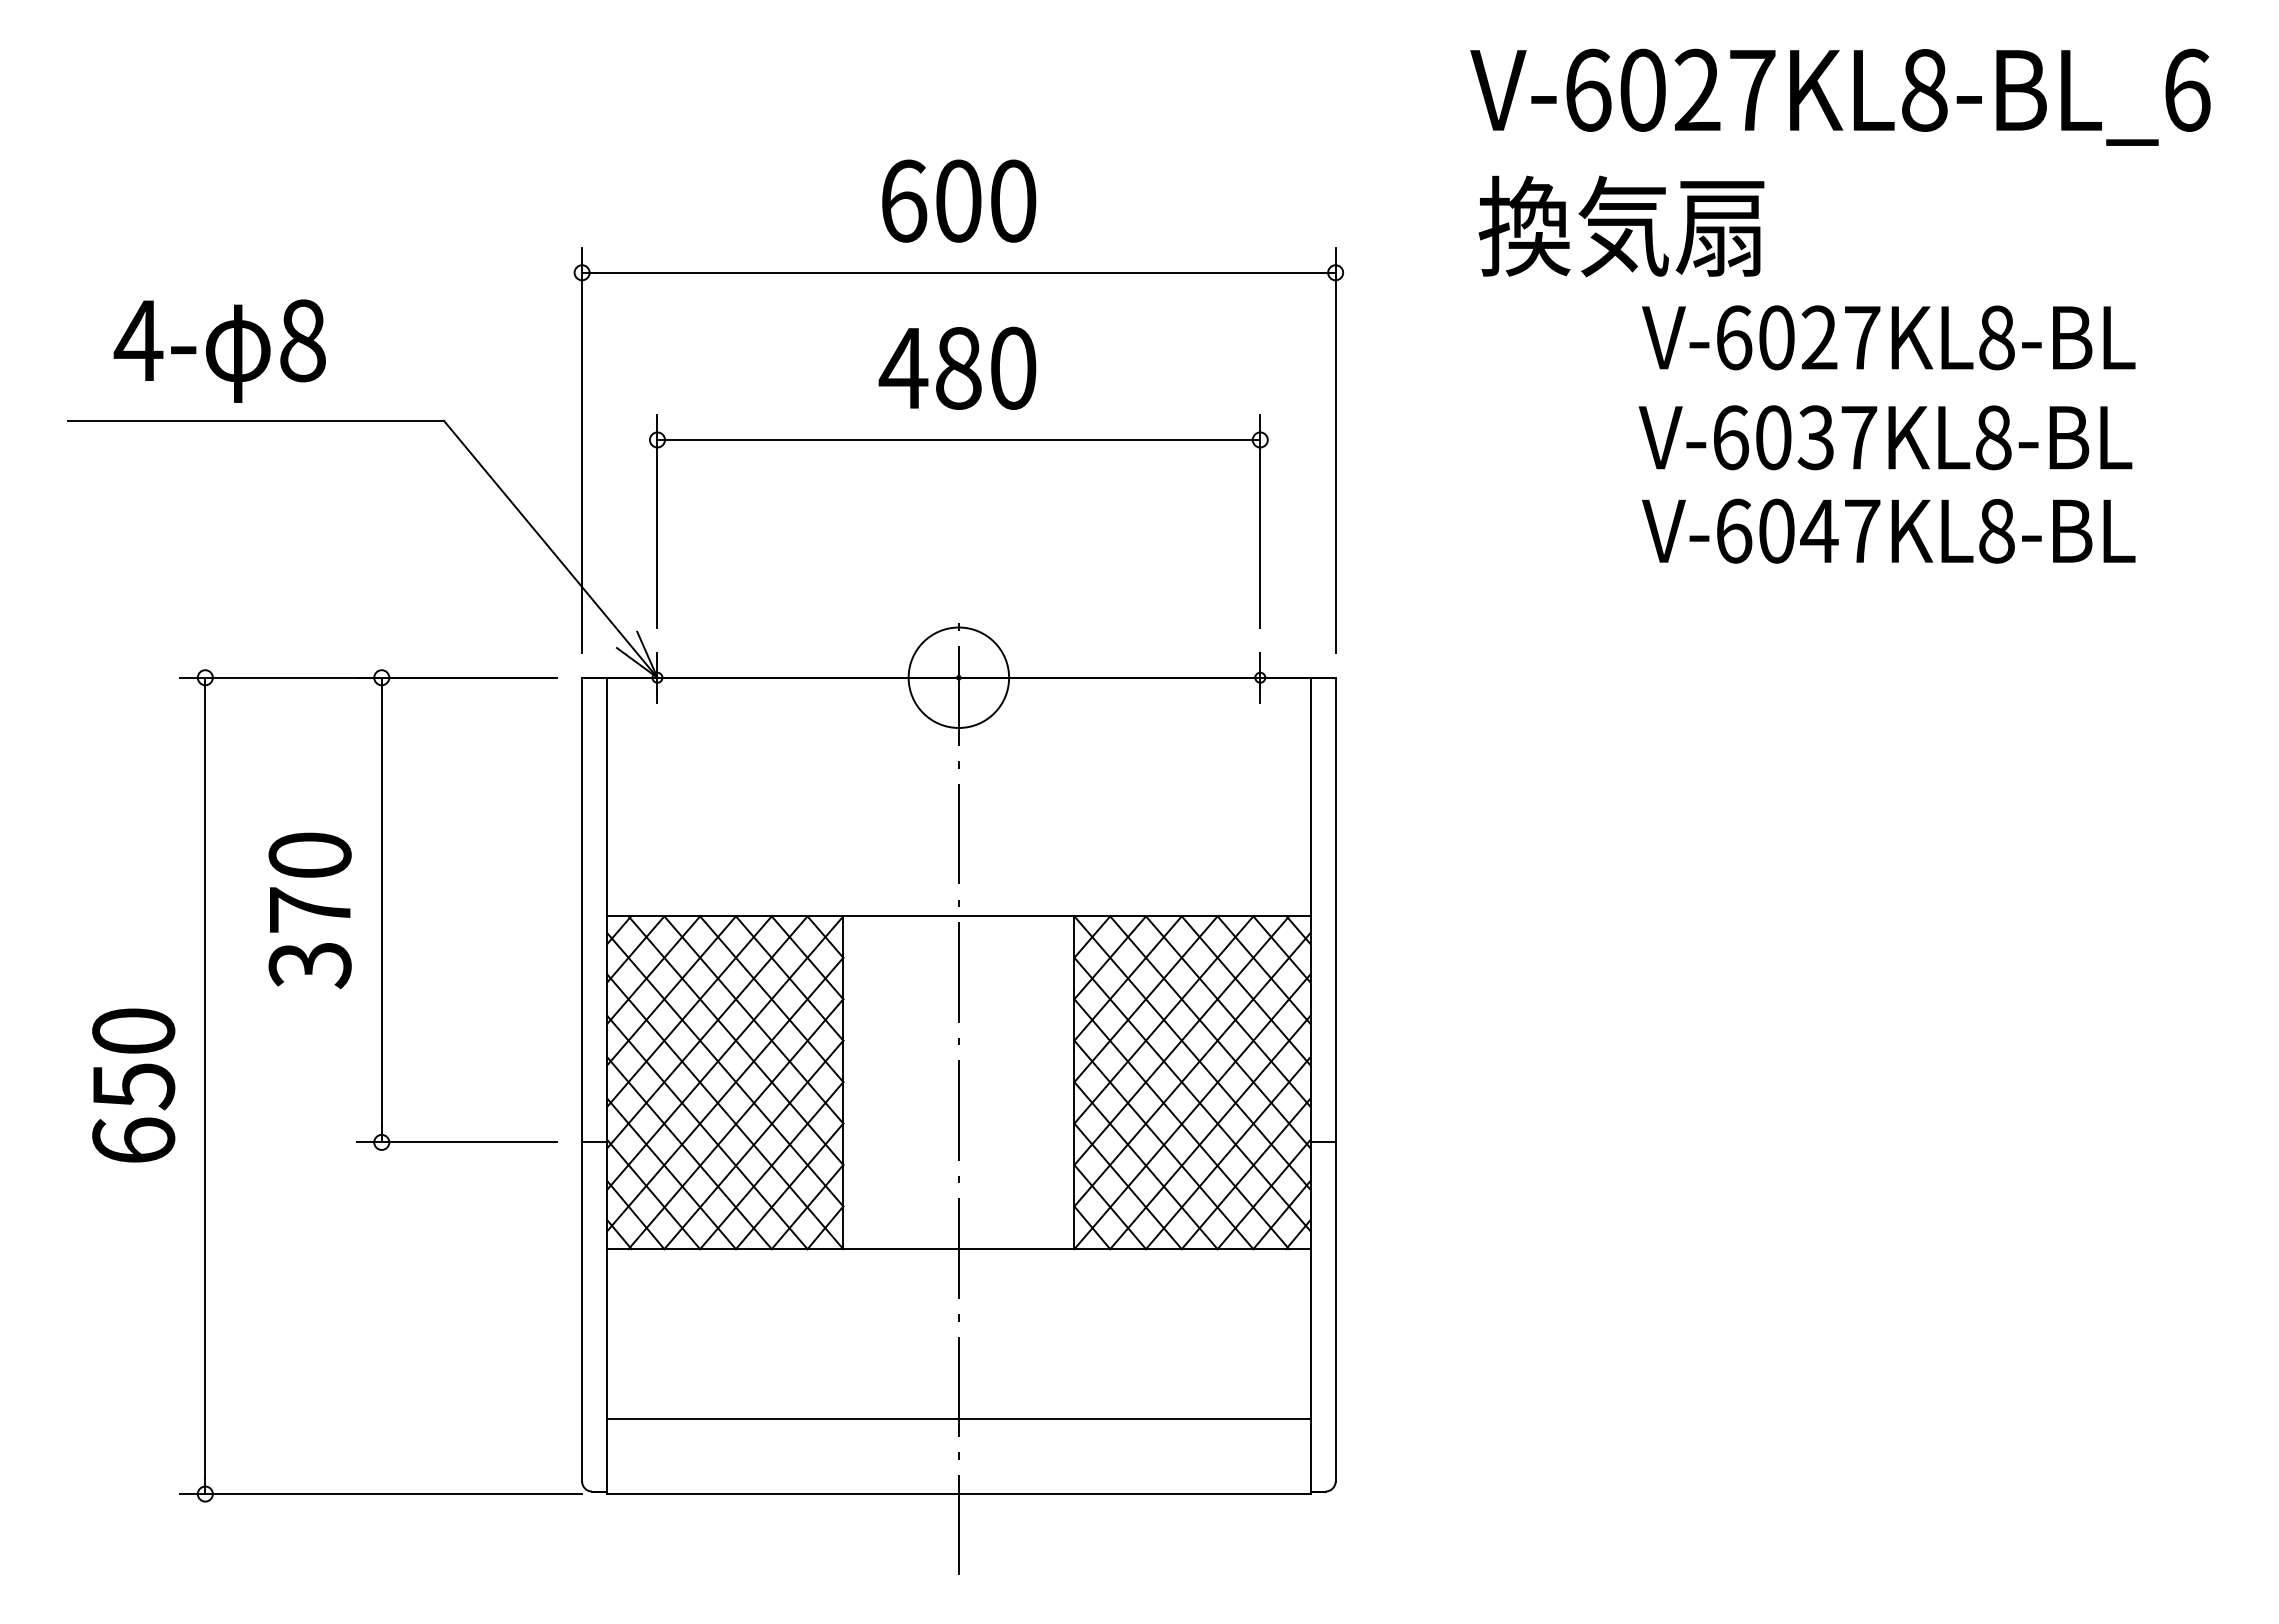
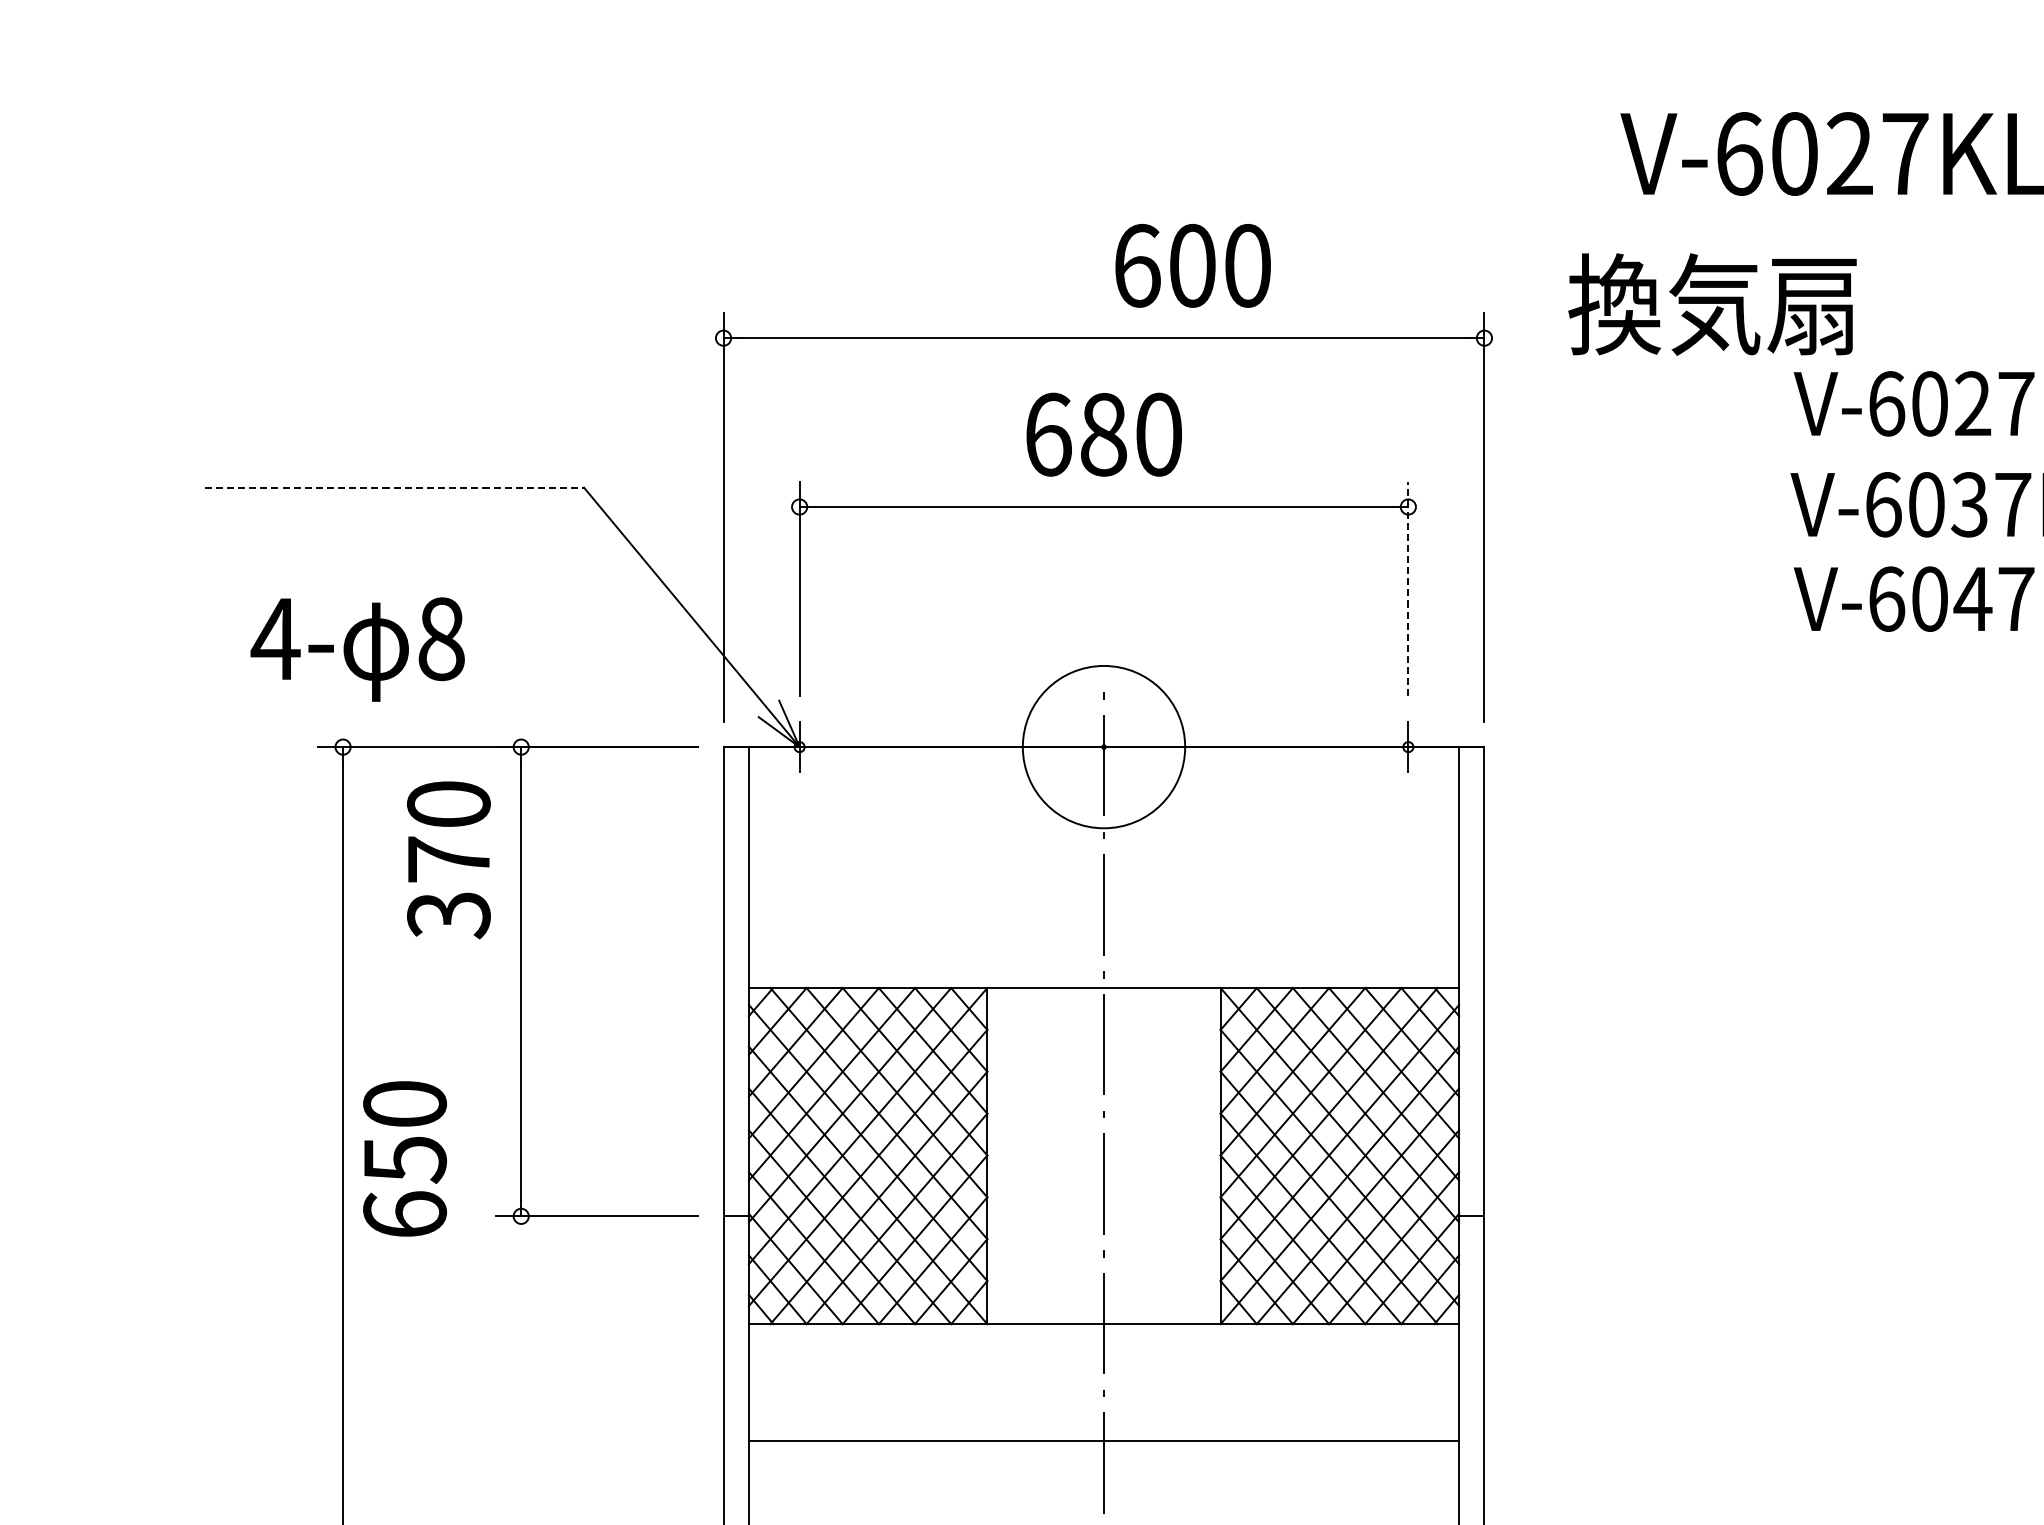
text: (959, 200) -> (1193, 265), moved
text: (1621, 226) -> (1712, 304), moved
text: (219, 350) -> (357, 648), moved
text: (903, 367) -> (1048, 433), 480 -> 680
line: (256, 420) -> (394, 487), solid -> dashed
line: (1260, 520) -> (1408, 588), solid -> dashed
circle: (958, 677) -> (1103, 746), size x1.6
text: (309, 910) -> (448, 859), moved
text: (133, 1085) -> (404, 1158), moved
line: (958, 1418) -> (1103, 1440), moved

